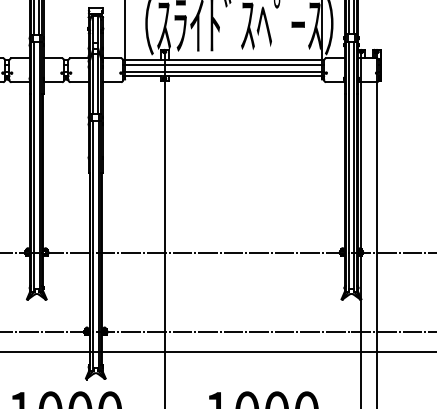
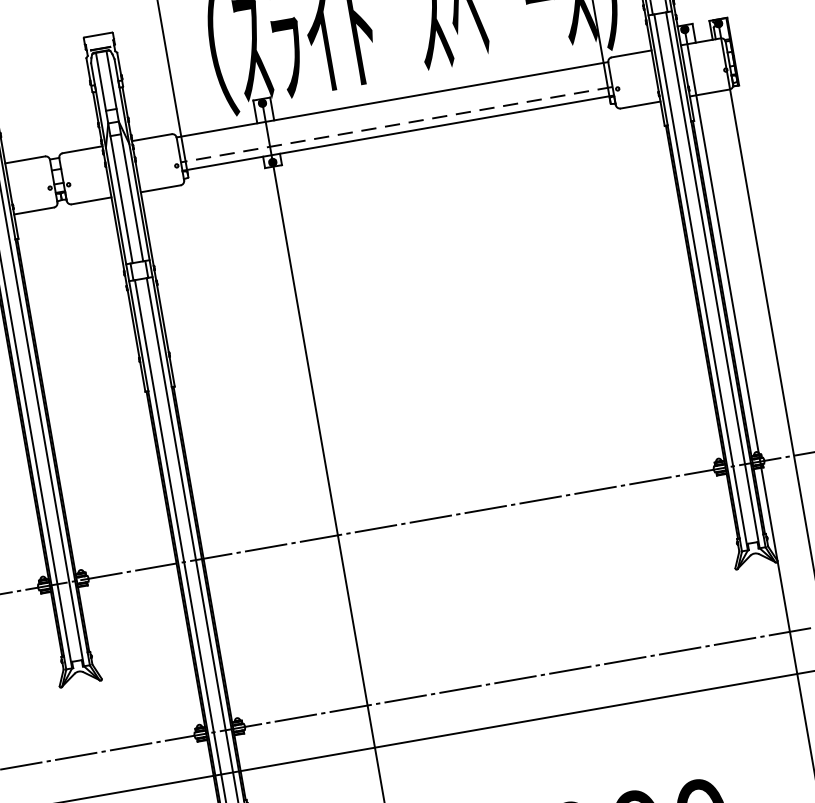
line: (223, 65) -> (394, 111), removed
line: (223, 71) -> (396, 123), solid -> dashed

